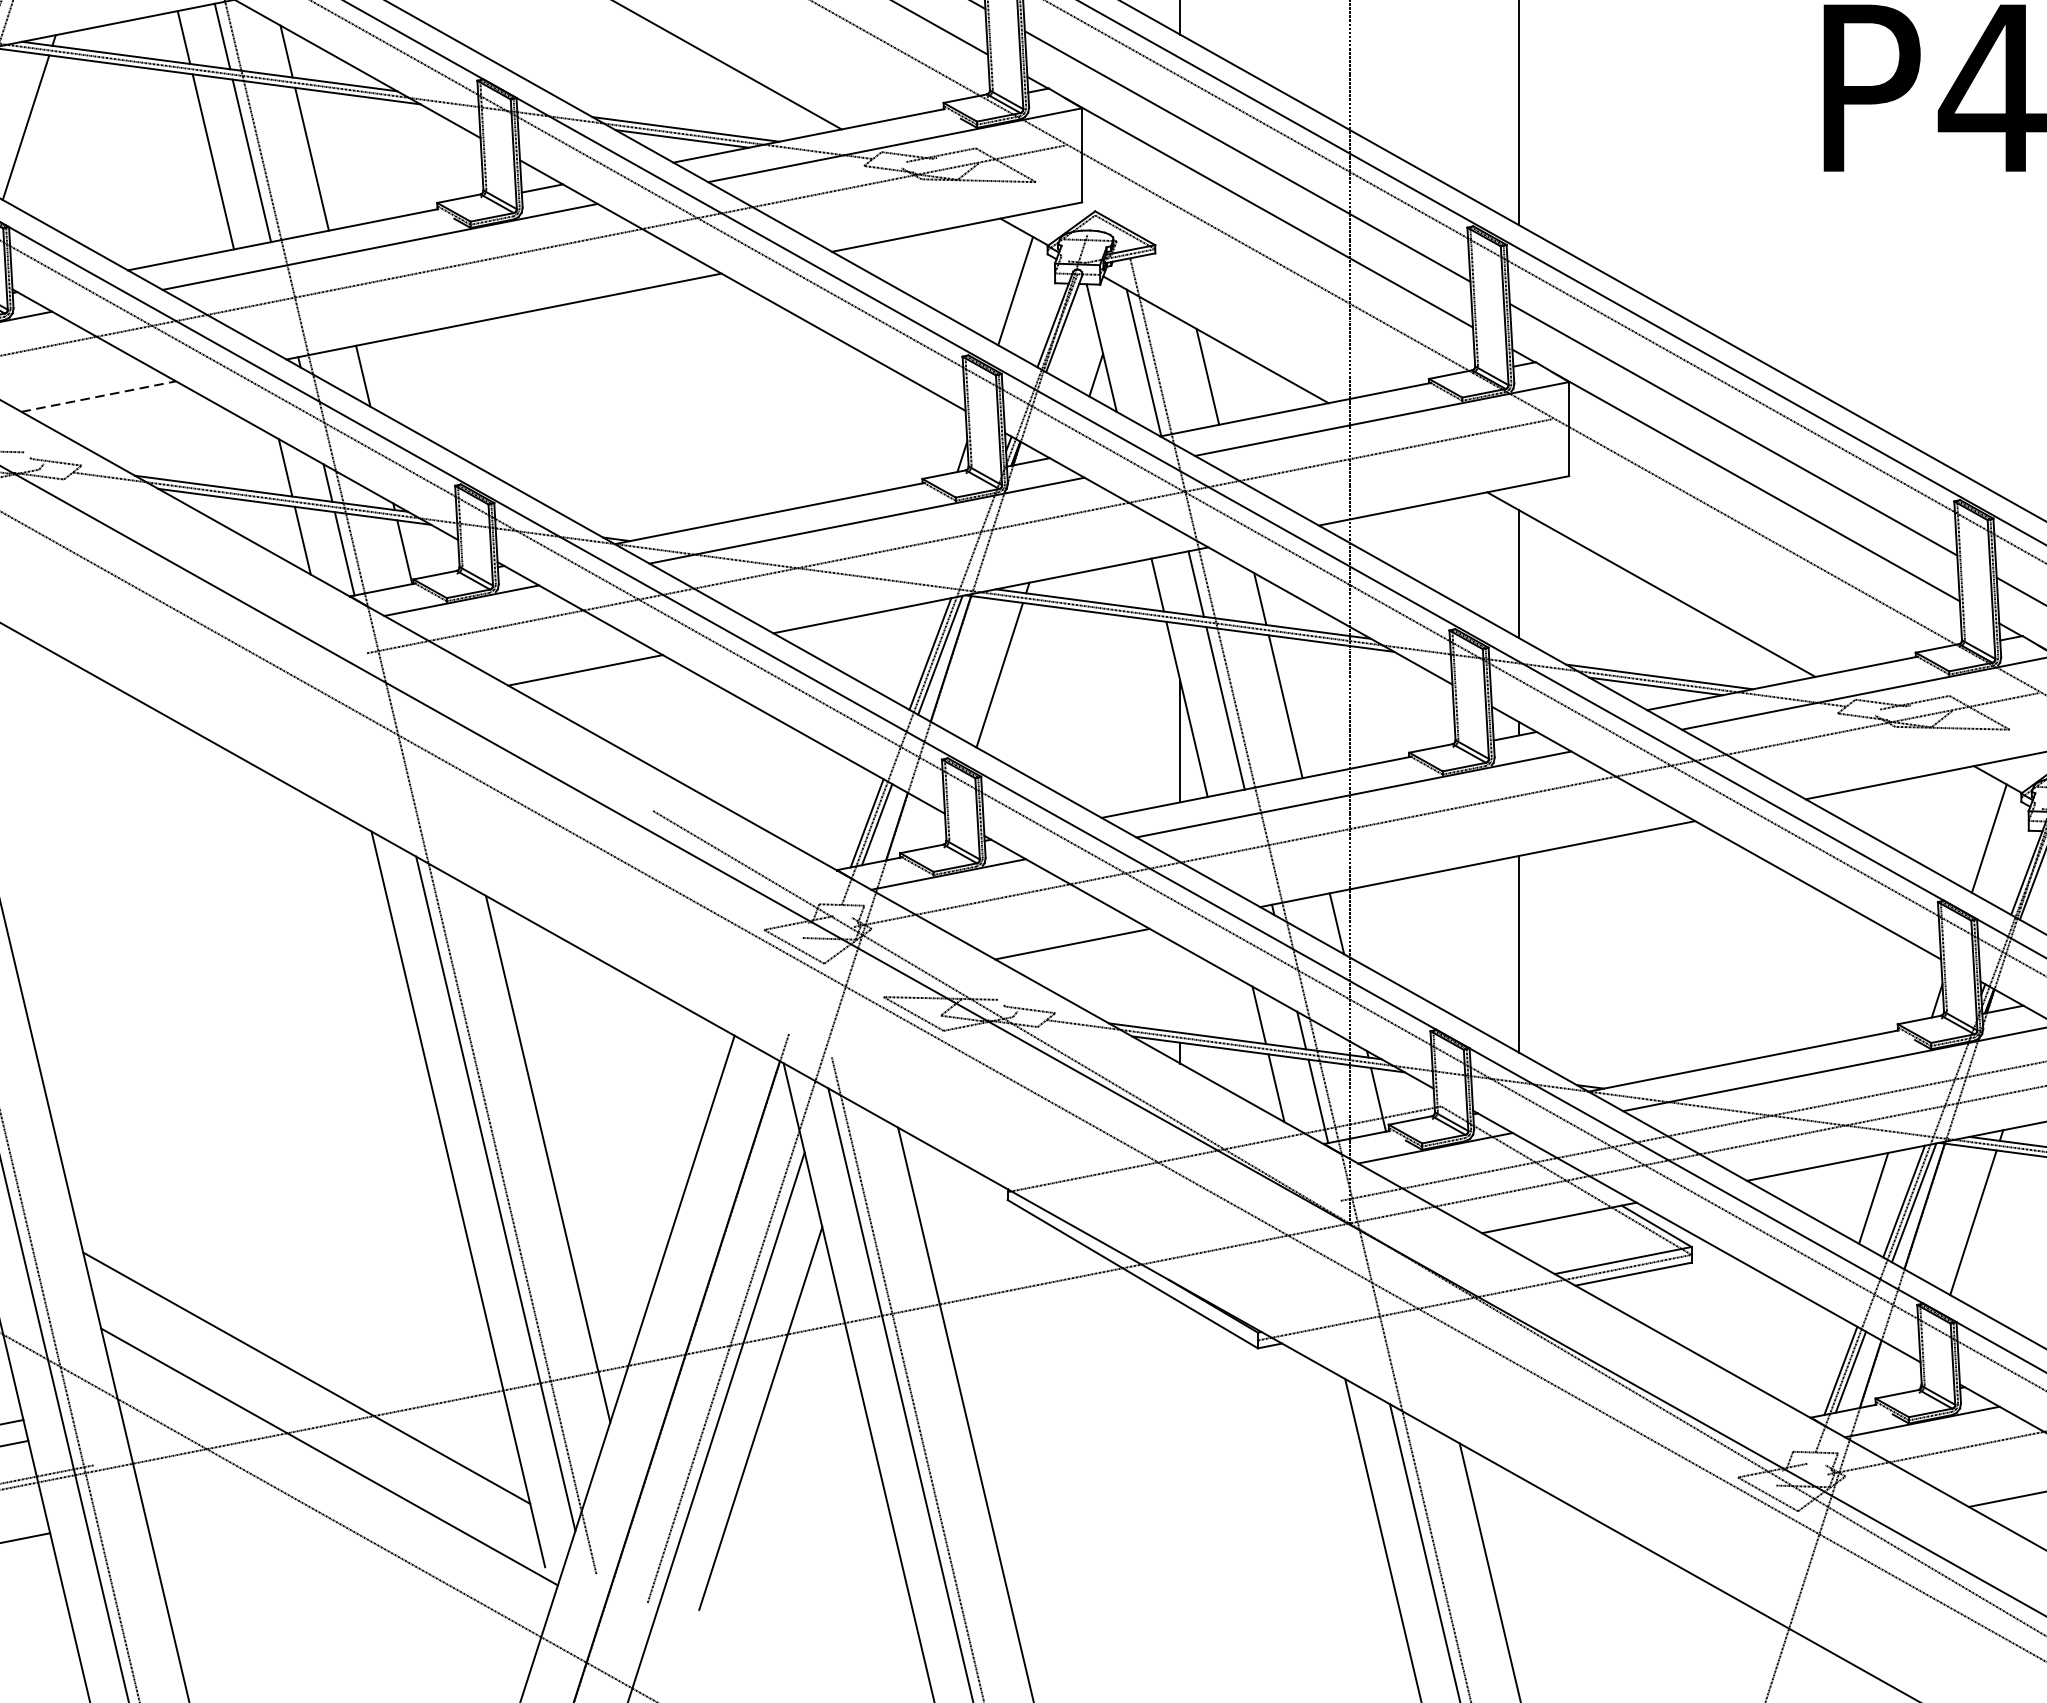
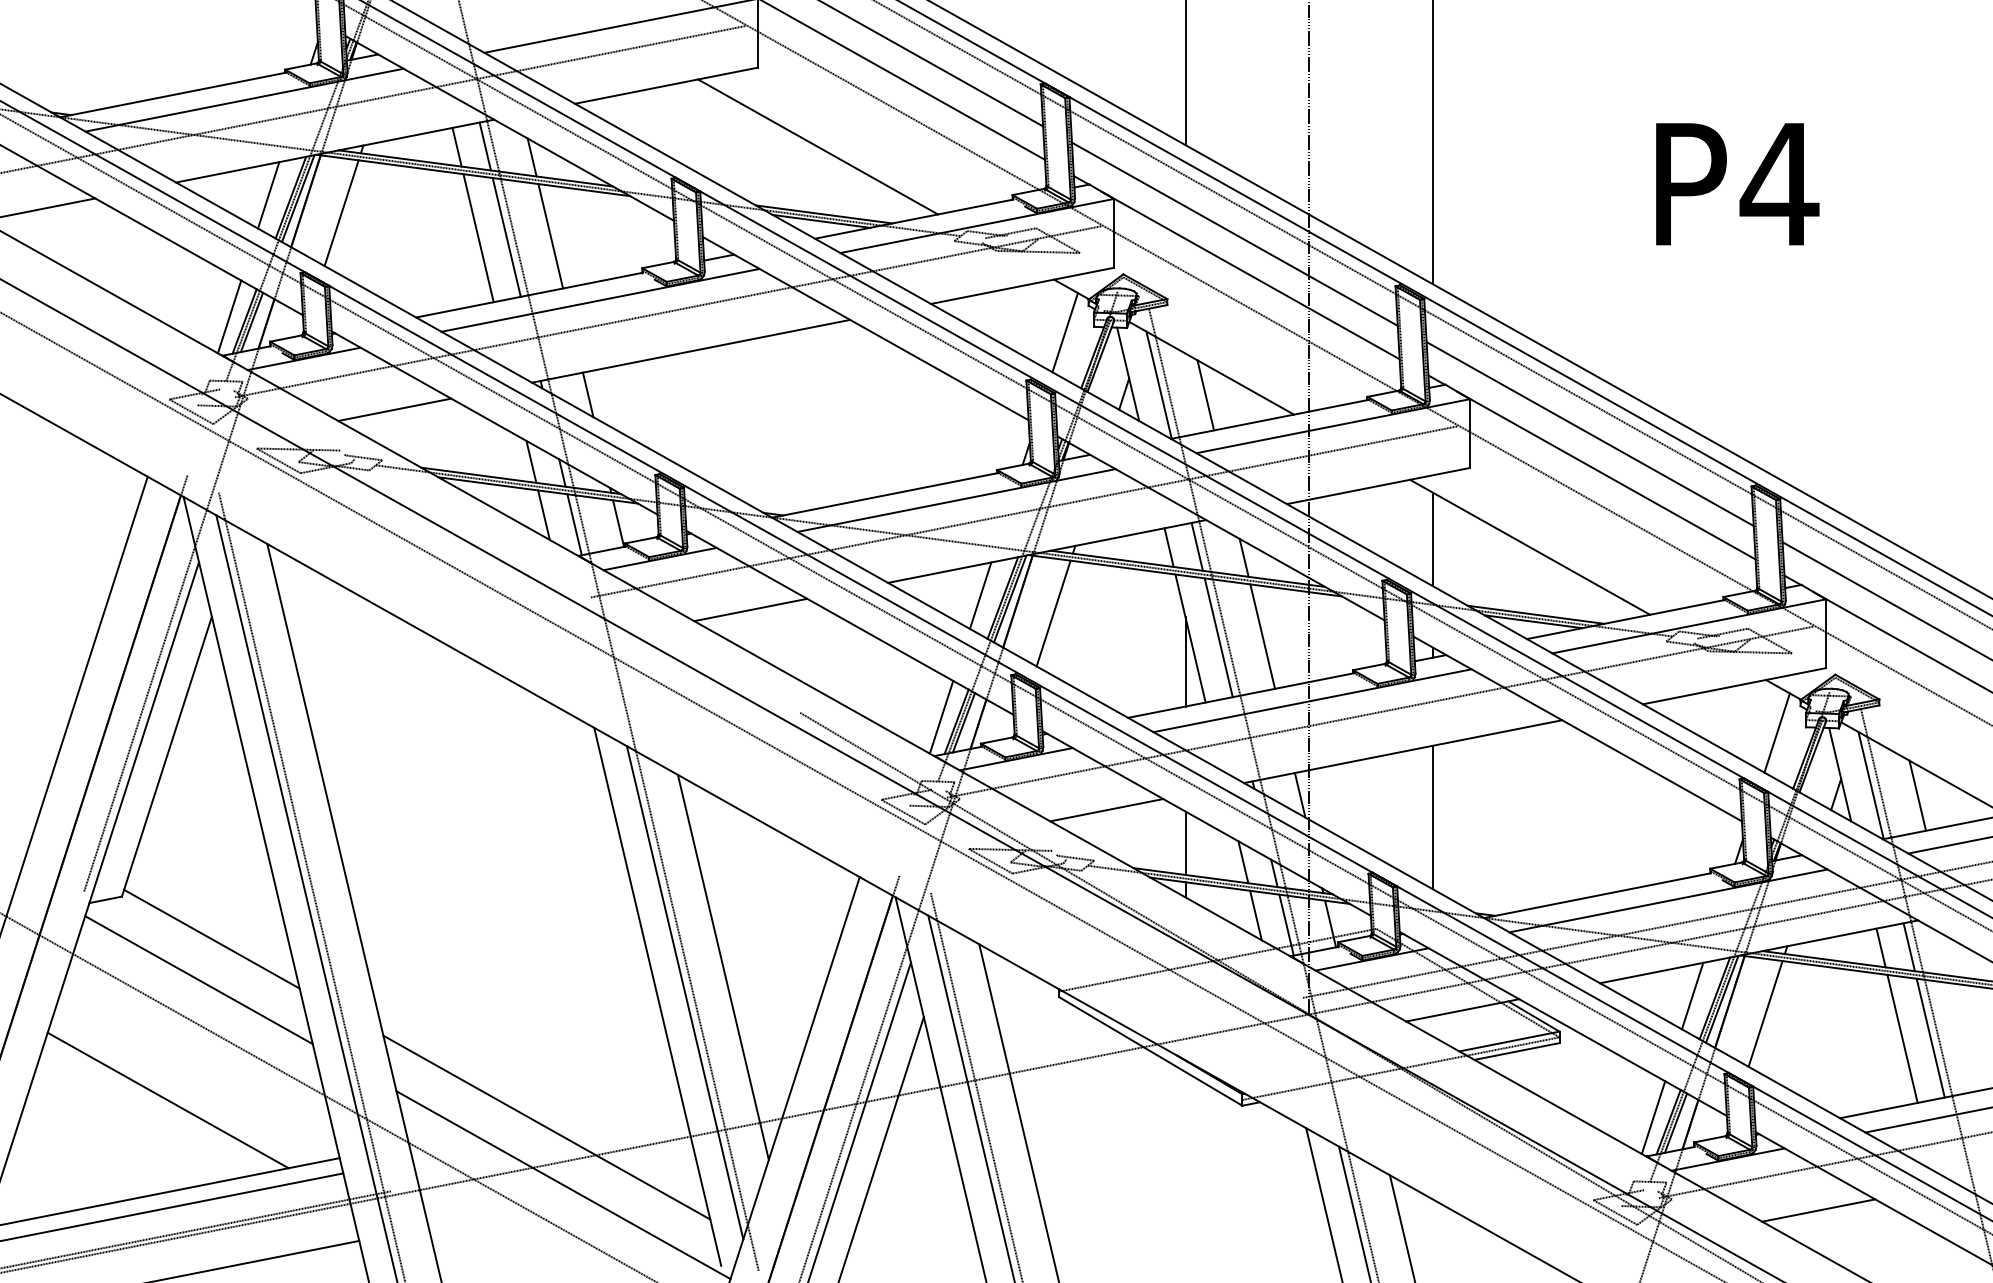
line: (98, 396) -> (394, 409), dashed -> solid
line: (899, 650) -> (980, 595), added
line: (846, 816) -> (941, 716), added
line: (1180, 988) -> (1185, 842), added
line: (1820, 1364) -> (1653, 1117), added

